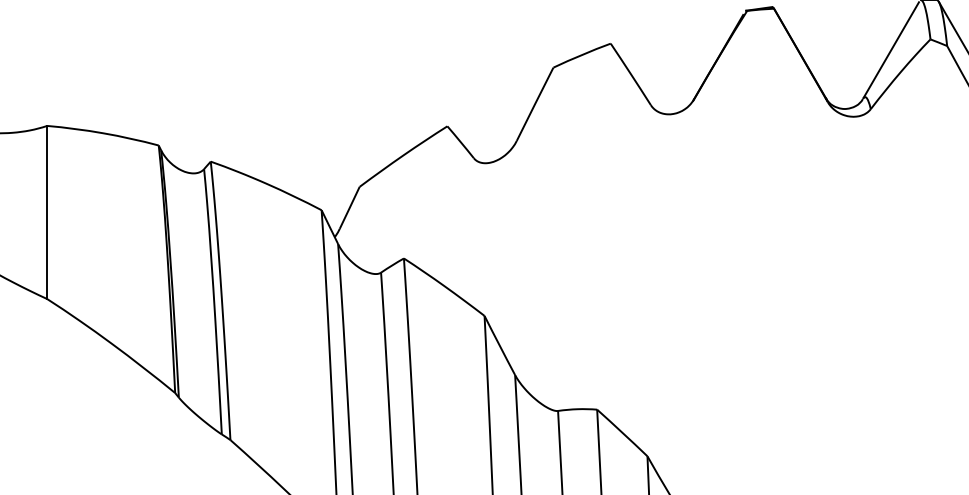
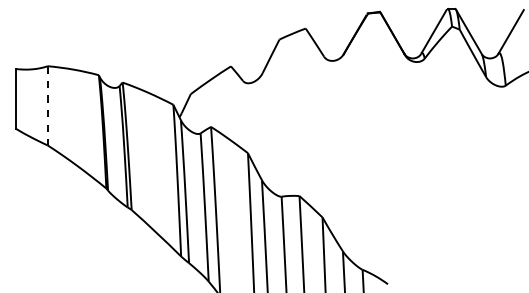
line: (46, 211) -> (47, 105), solid -> dashed

